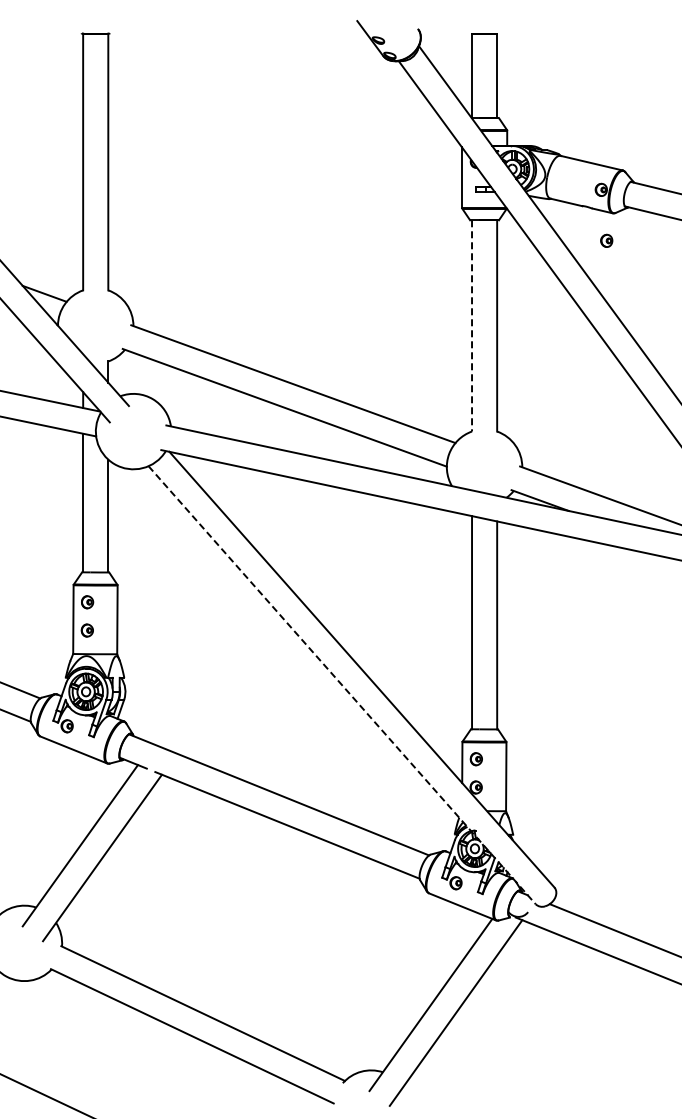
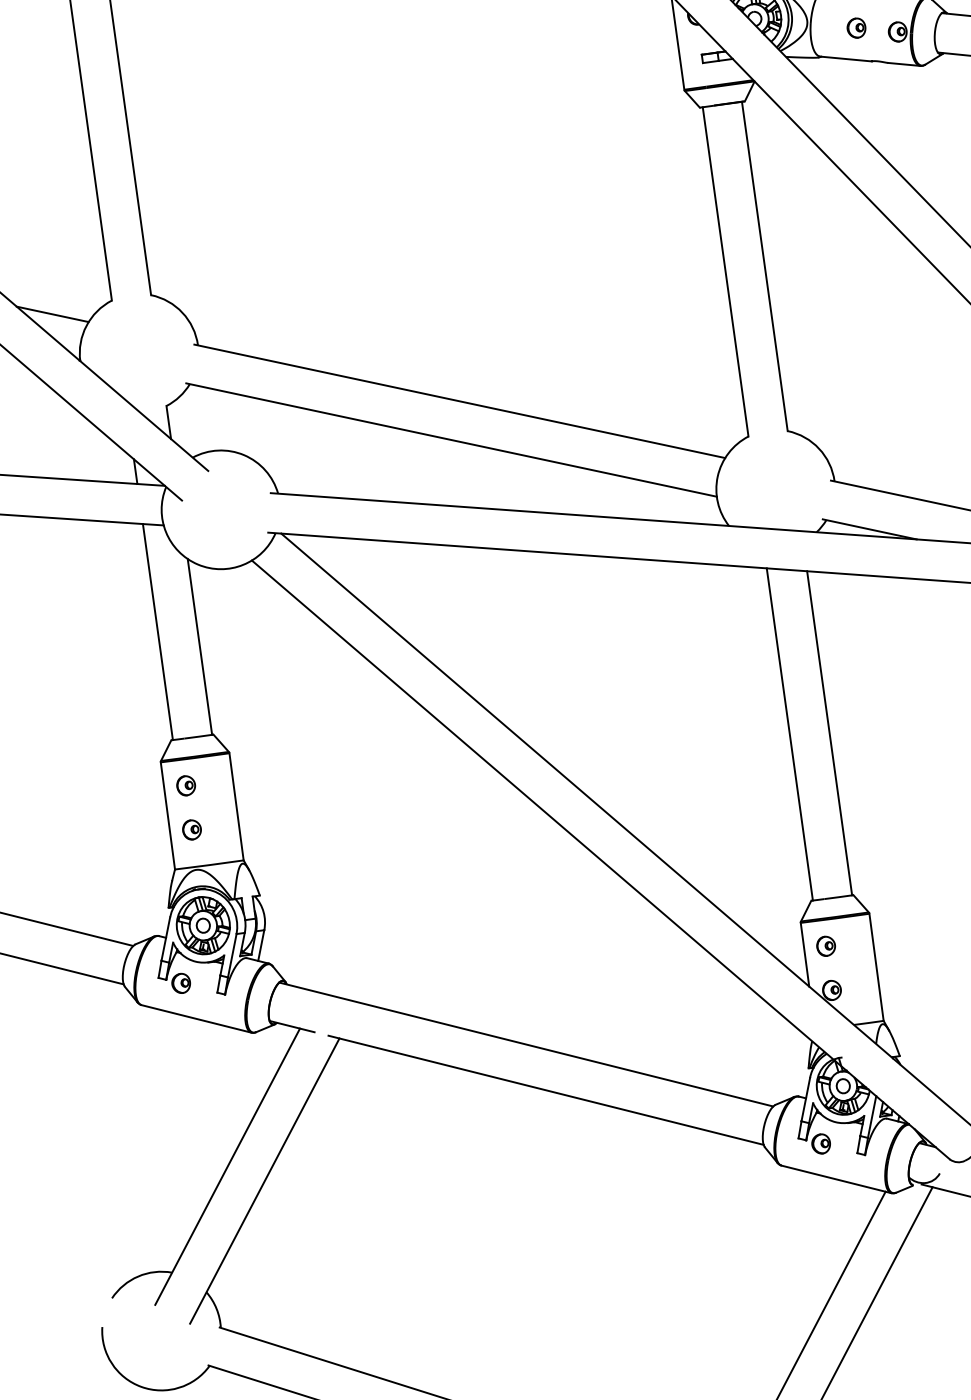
part: (606, 240) -> (856, 27), moved
line: (472, 325) -> (726, 271), dashed -> solid
line: (342, 685) -> (601, 860), dashed -> solid

